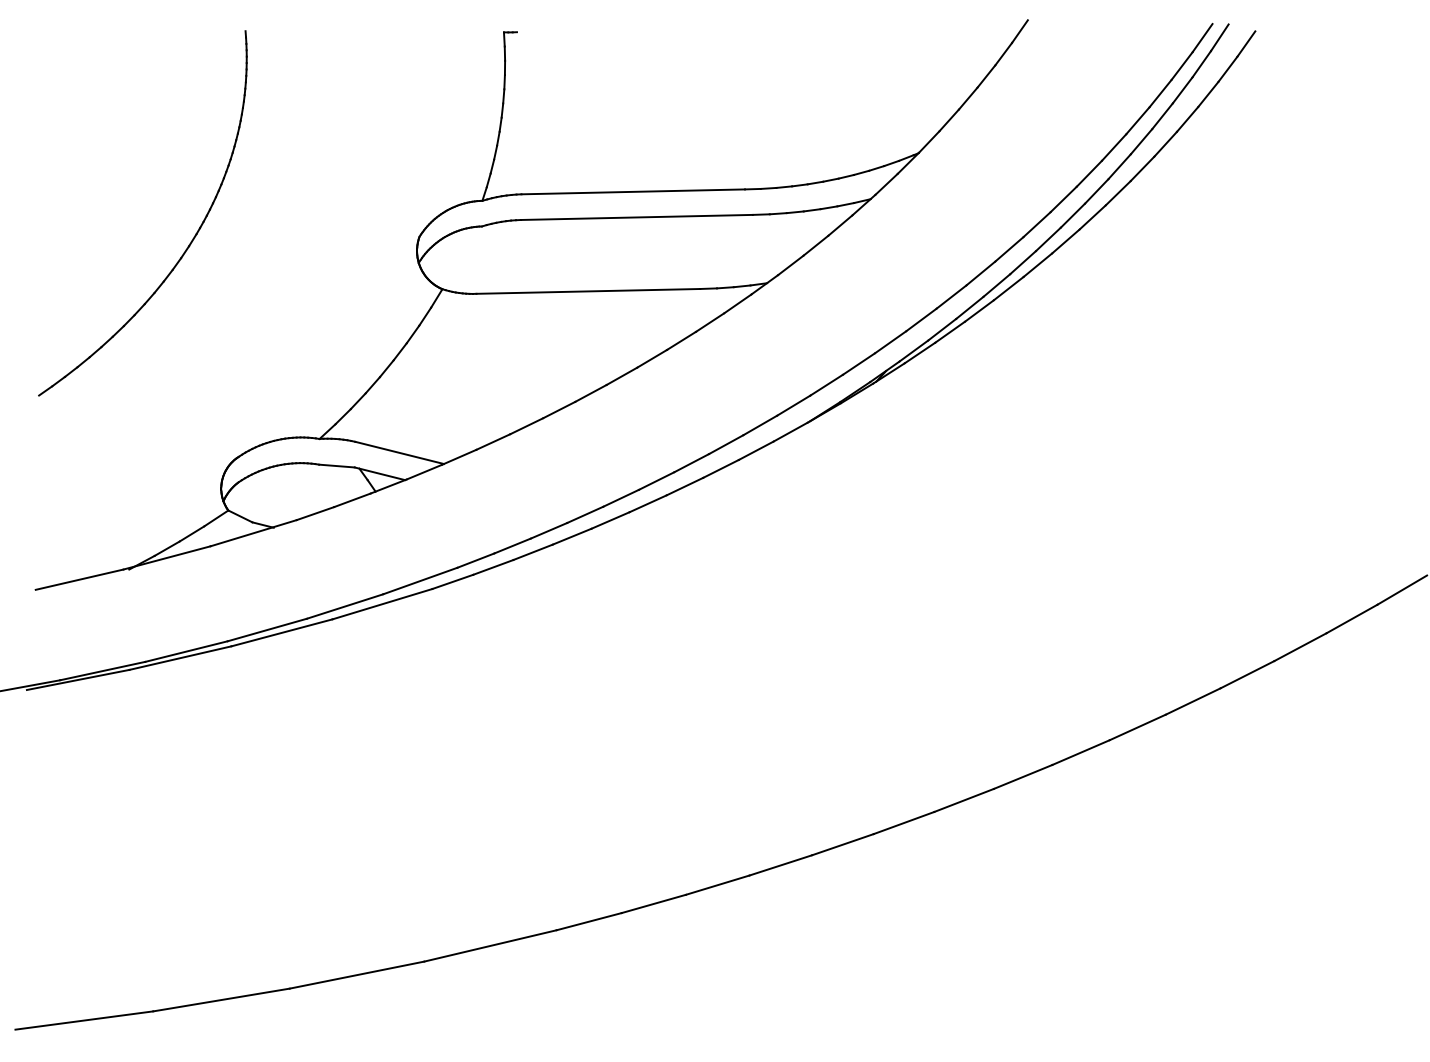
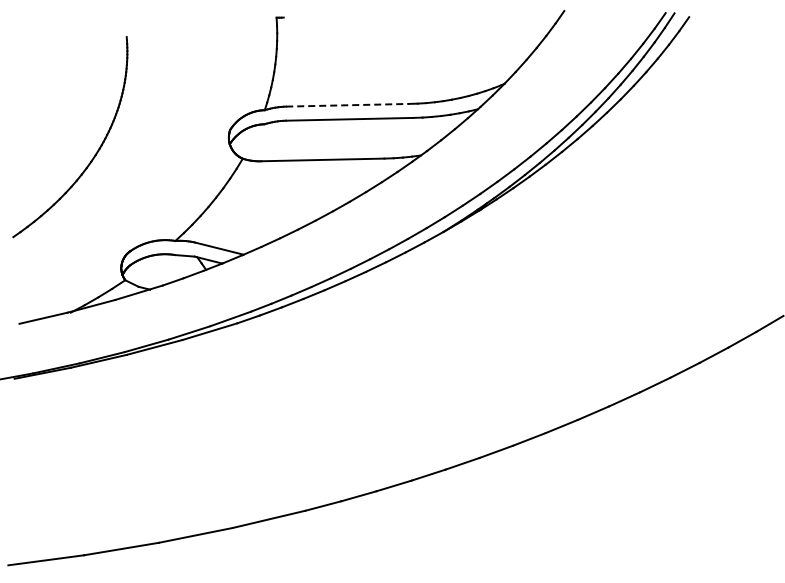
line: (634, 192) -> (348, 105), solid -> dashed
part: (186, 245) -> (94, 154), moved

